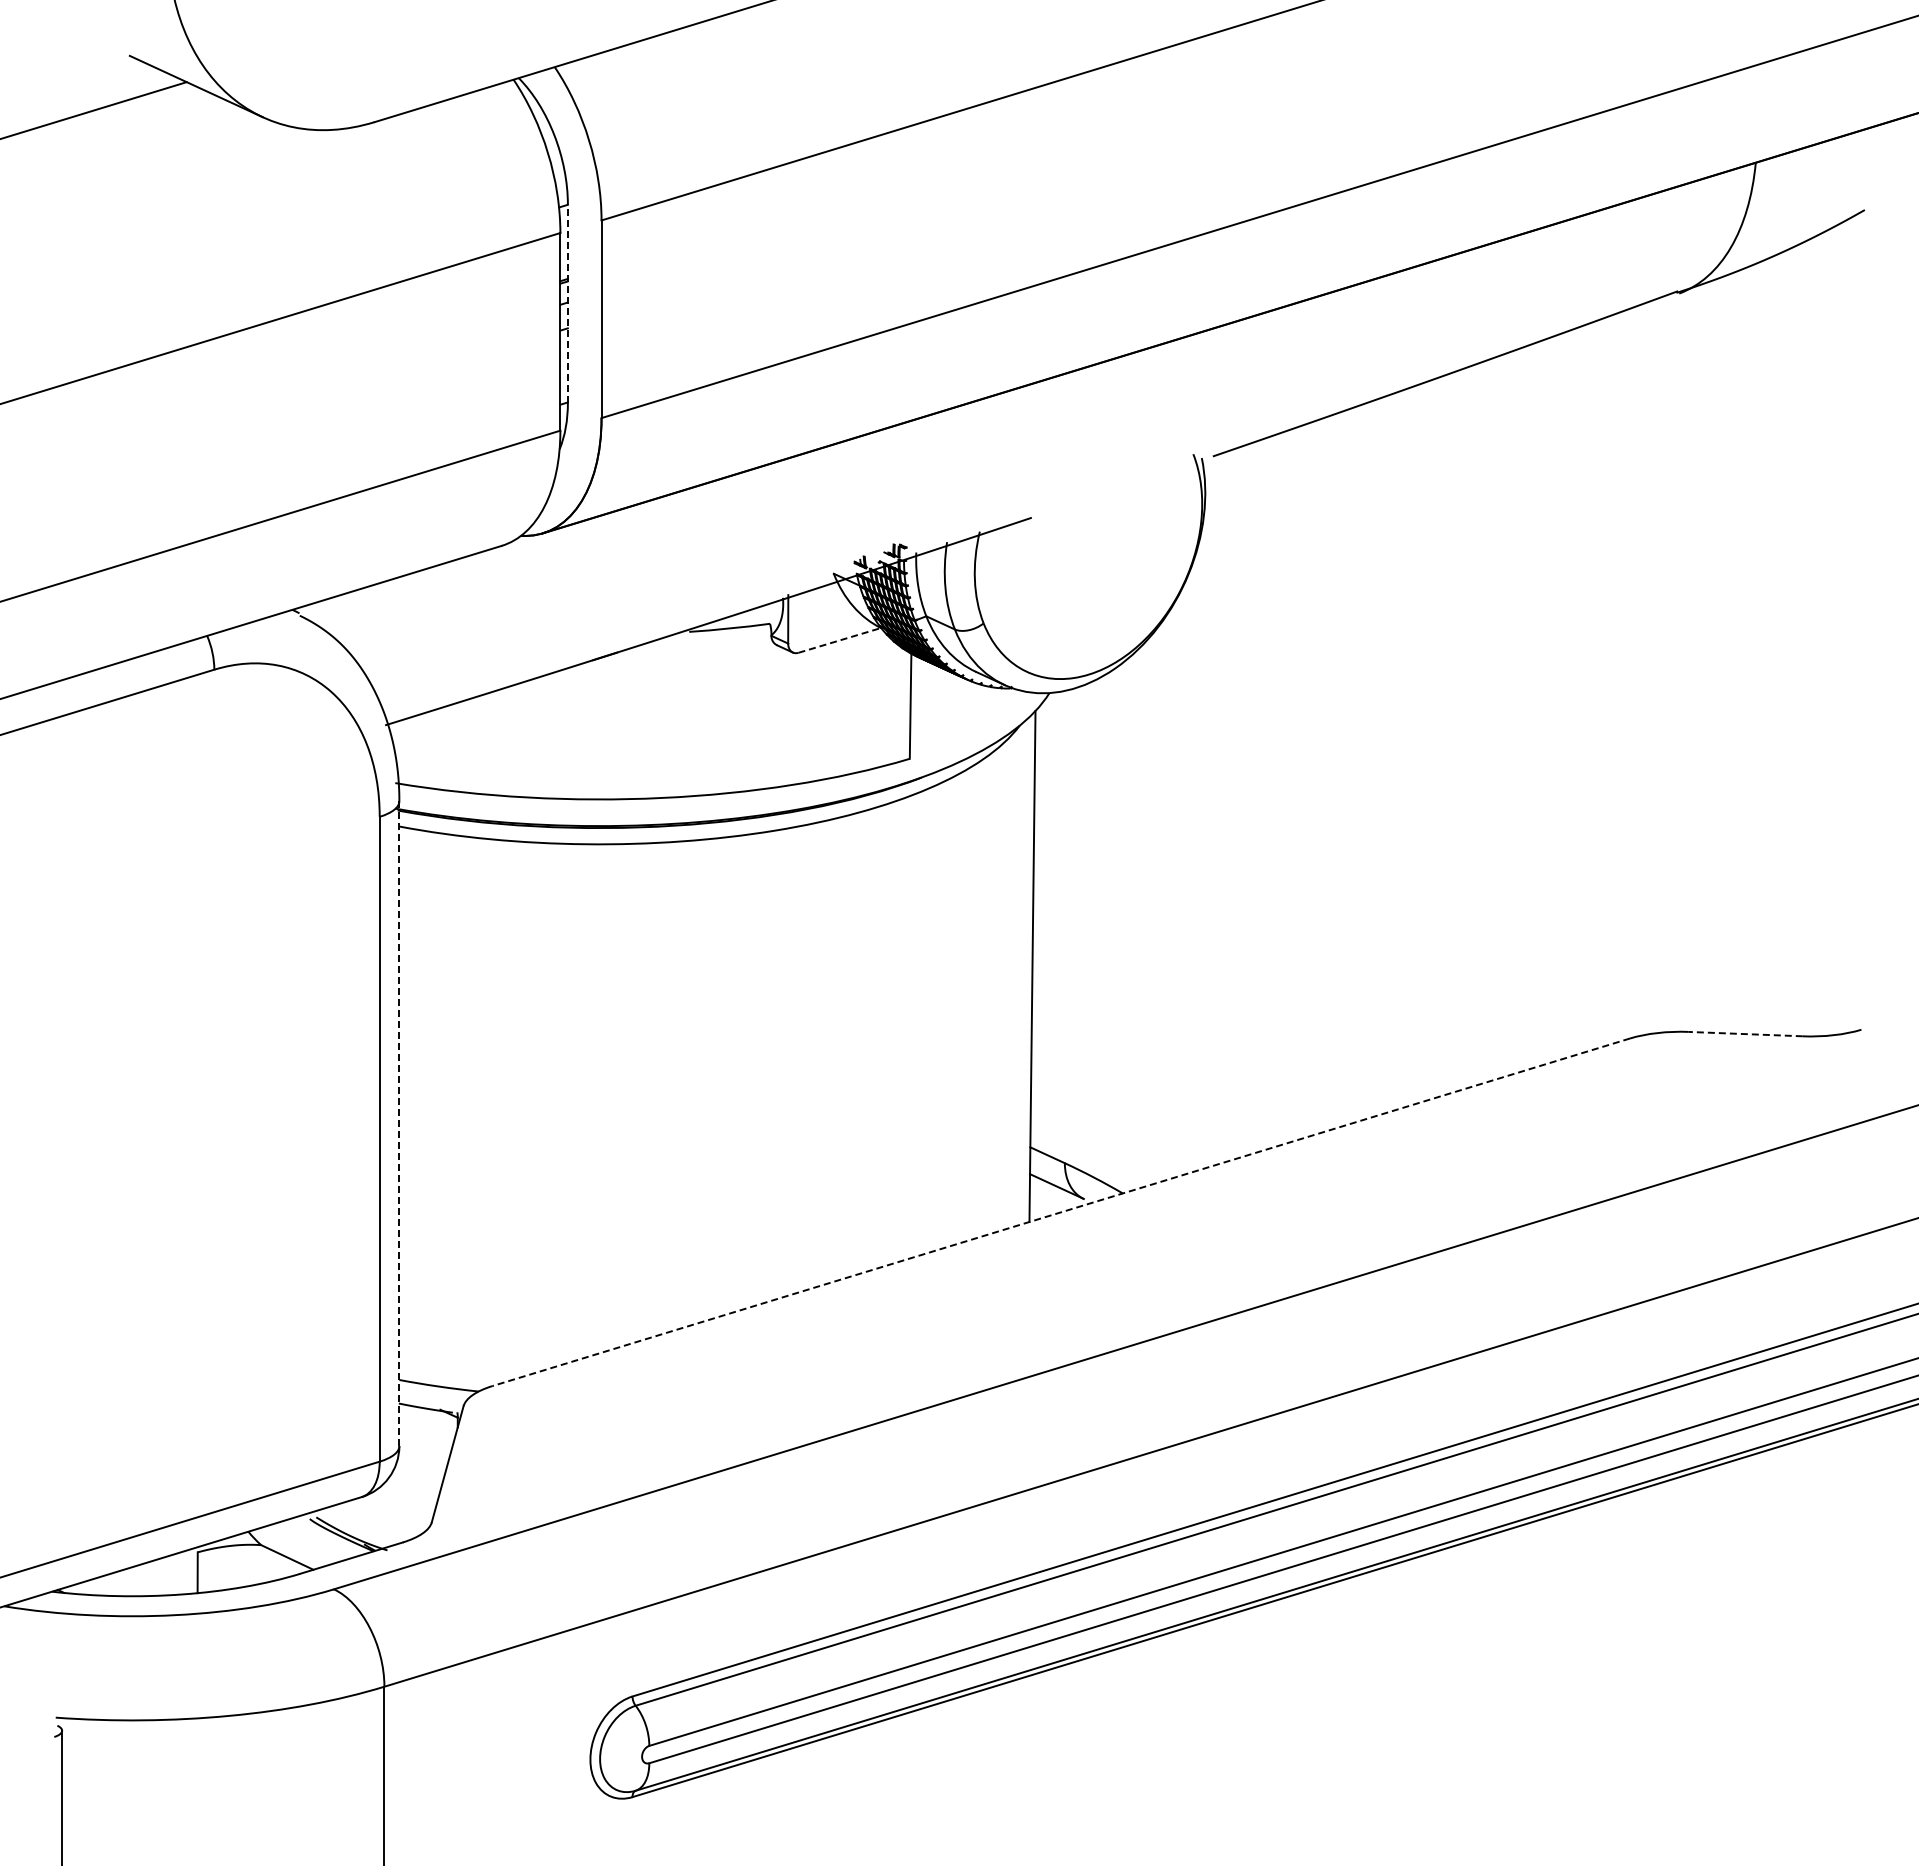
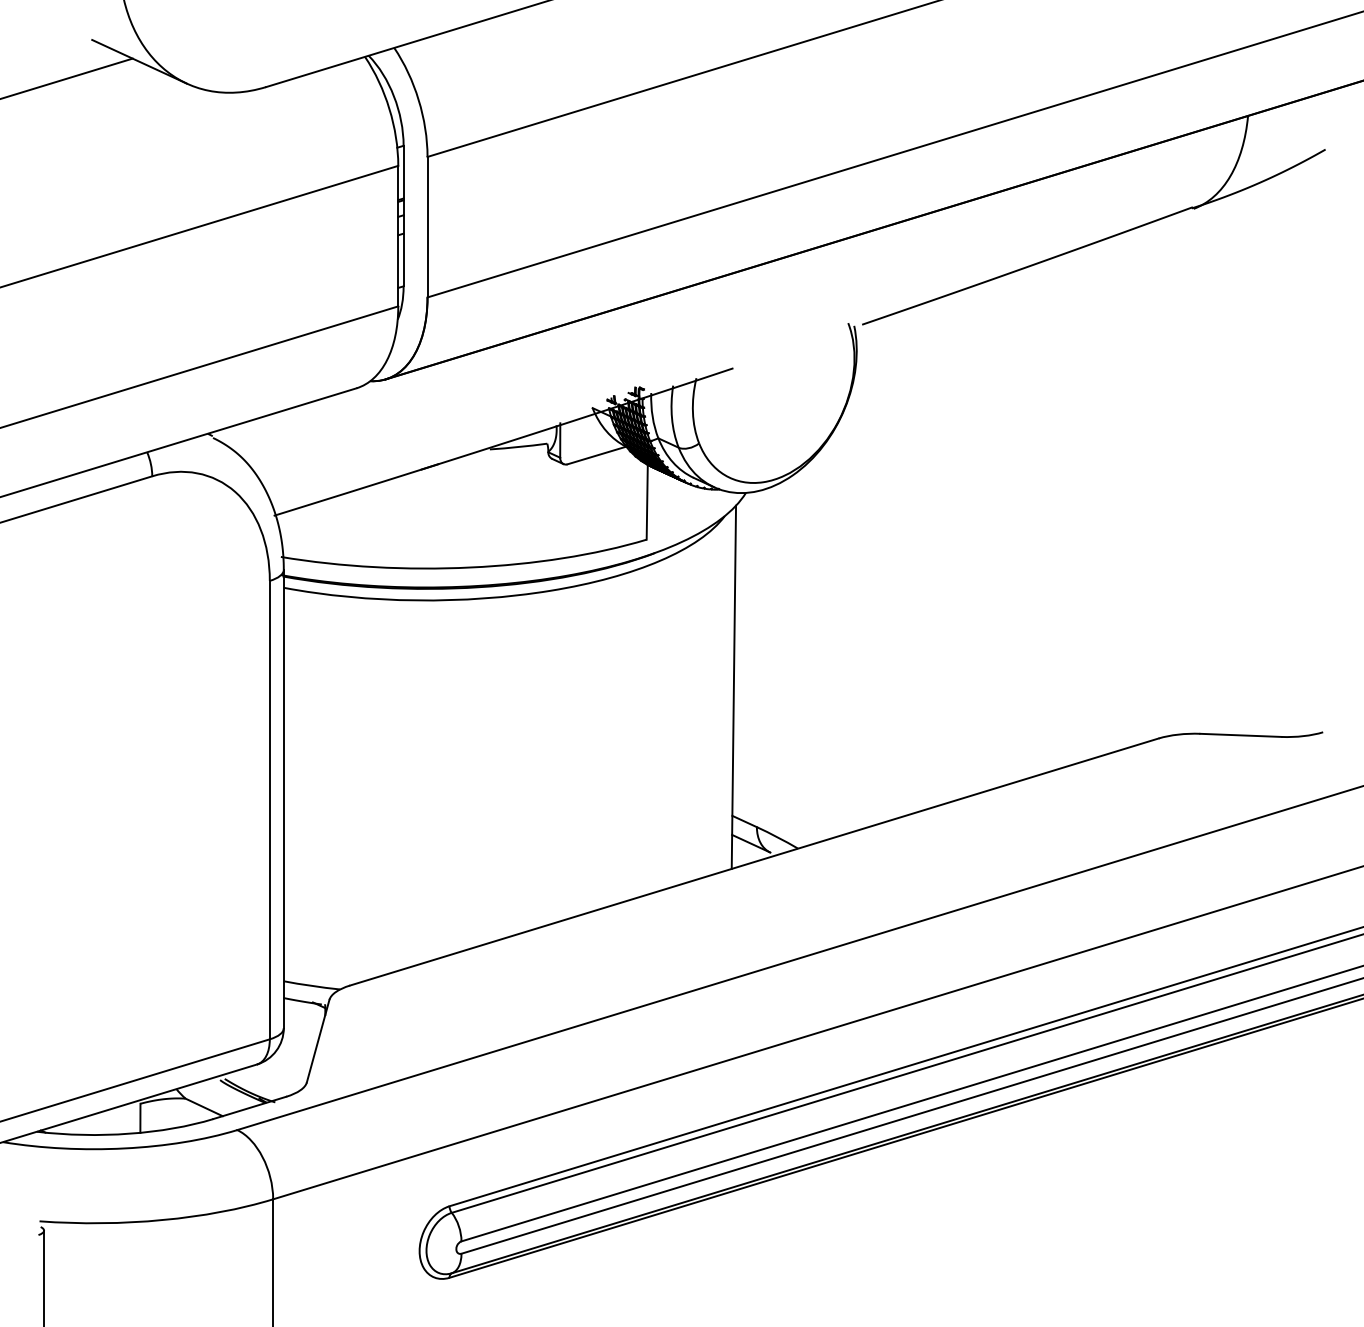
line: (567, 303) -> (403, 215), dashed -> solid
line: (840, 640) -> (597, 455), dashed -> solid
line: (1745, 1034) -> (1240, 735), dashed -> solid
line: (399, 1123) -> (283, 798), dashed -> solid
line: (1061, 1212) -> (754, 862), dashed -> solid

